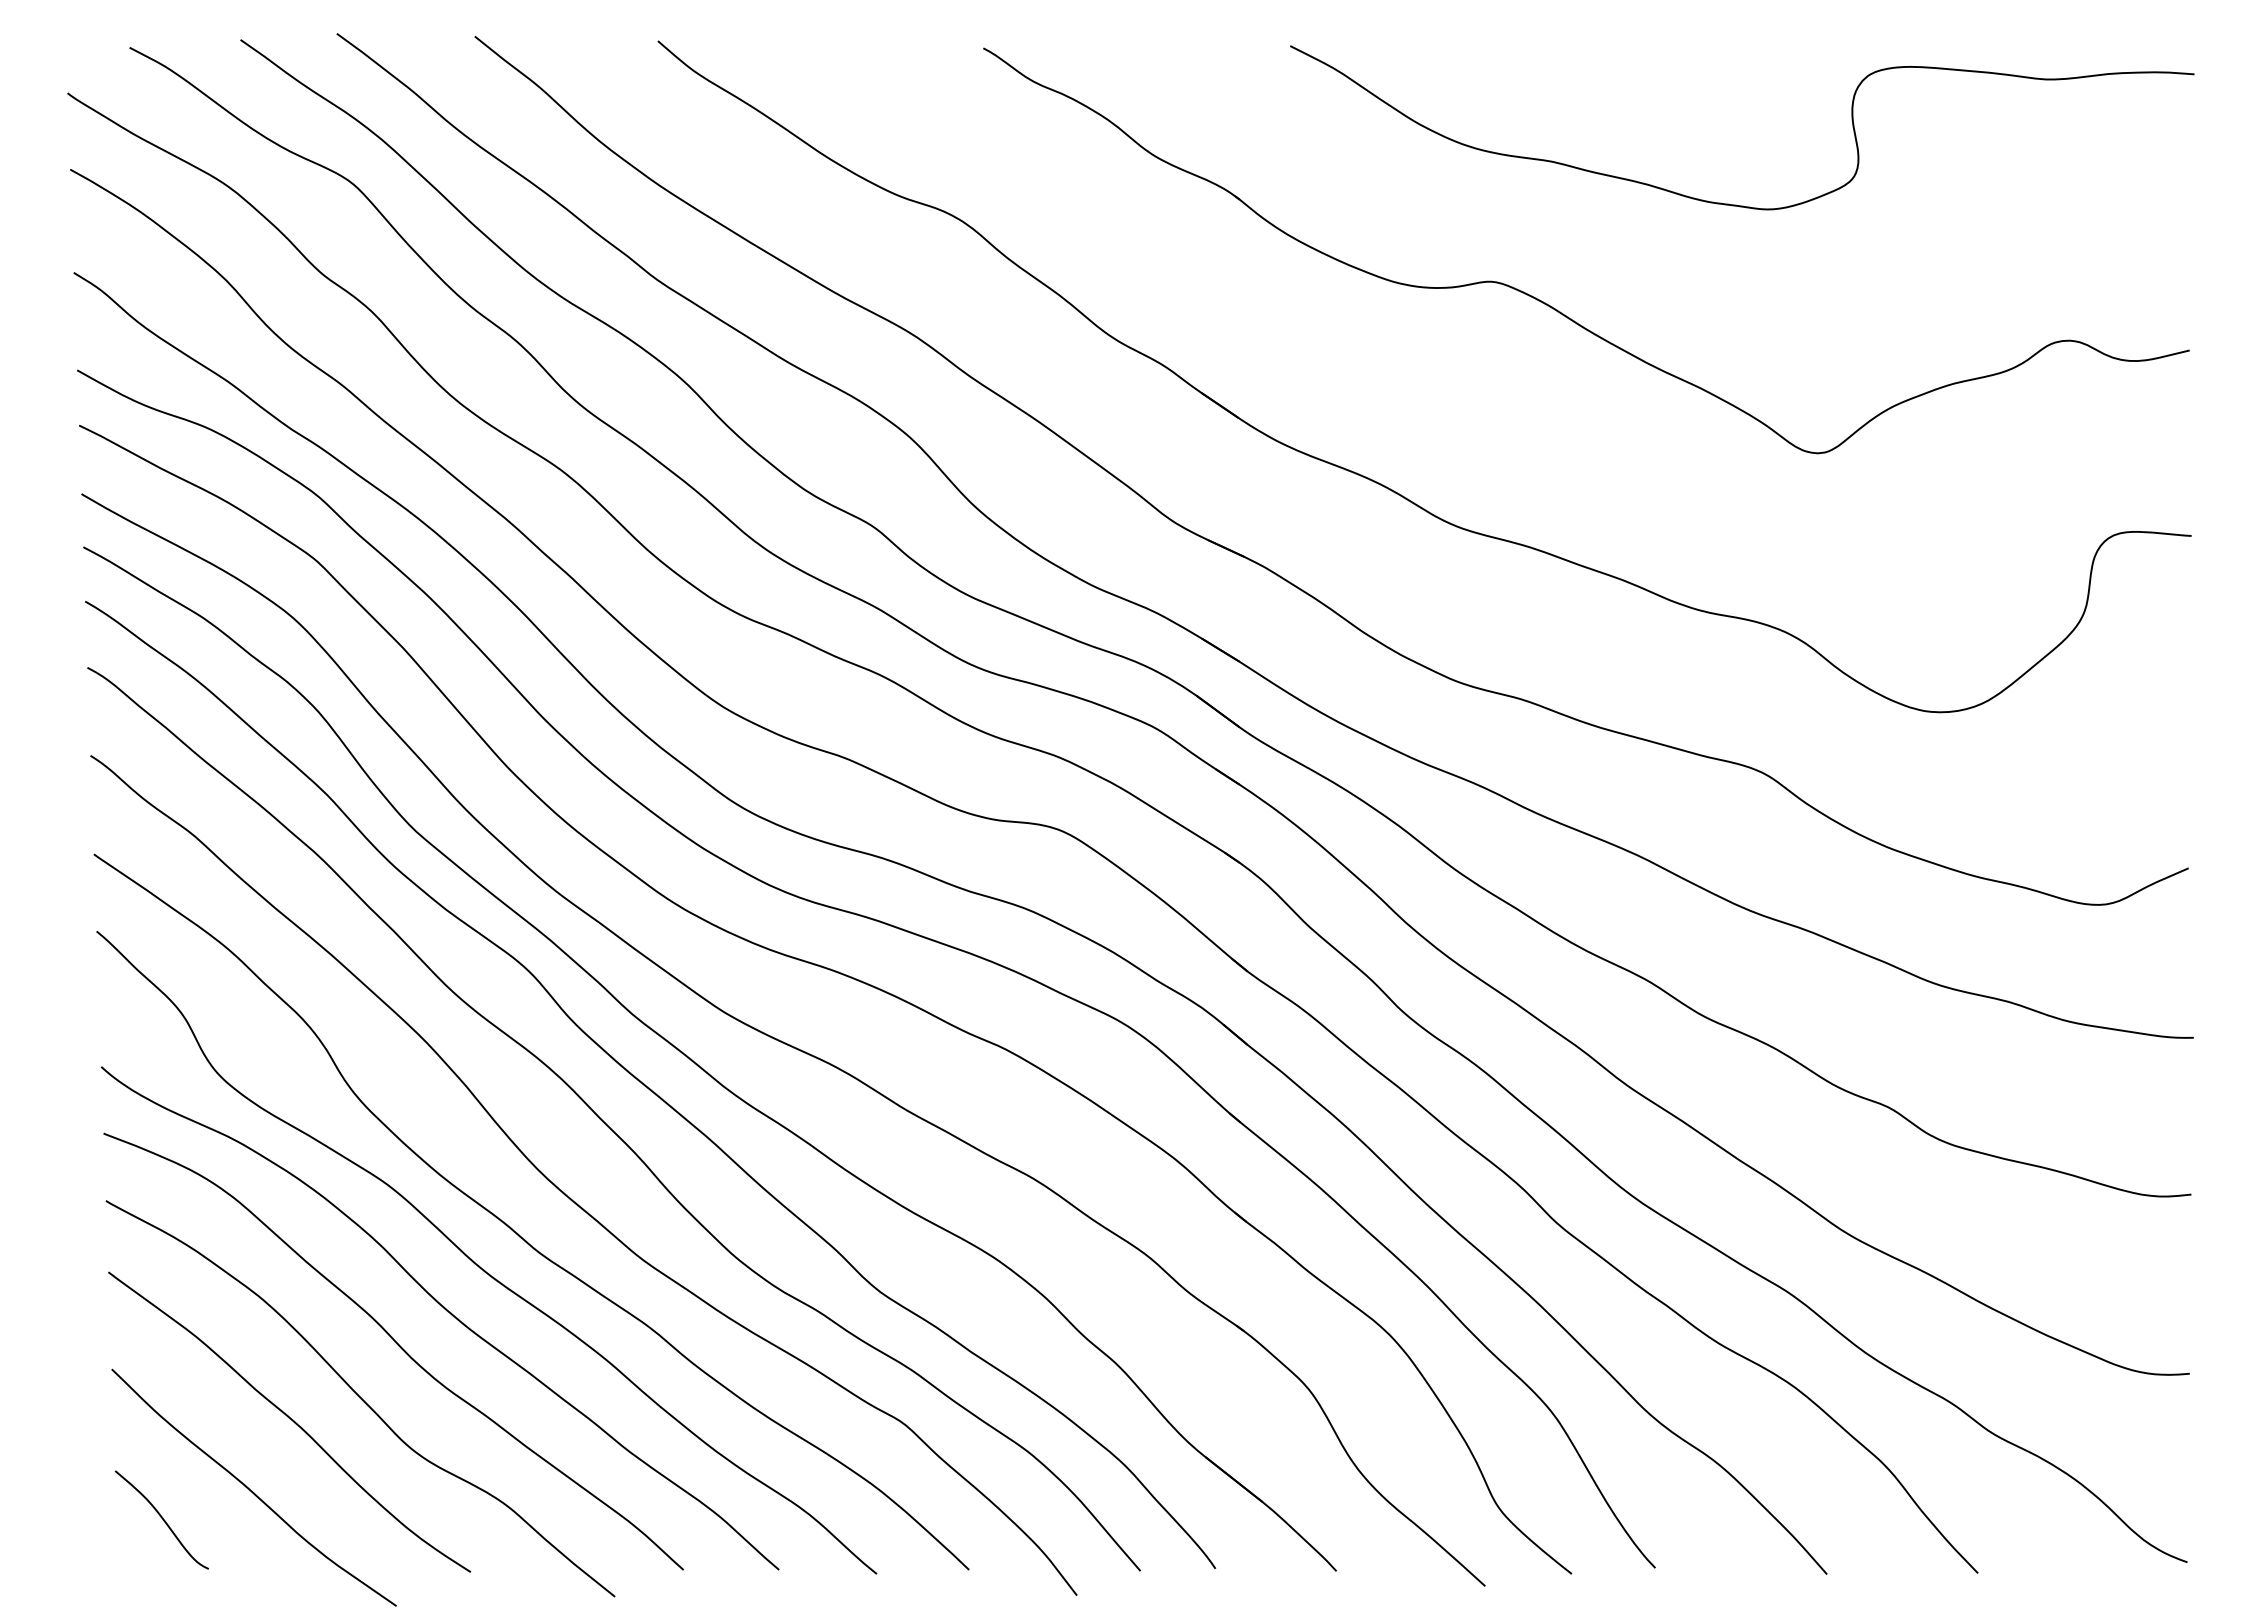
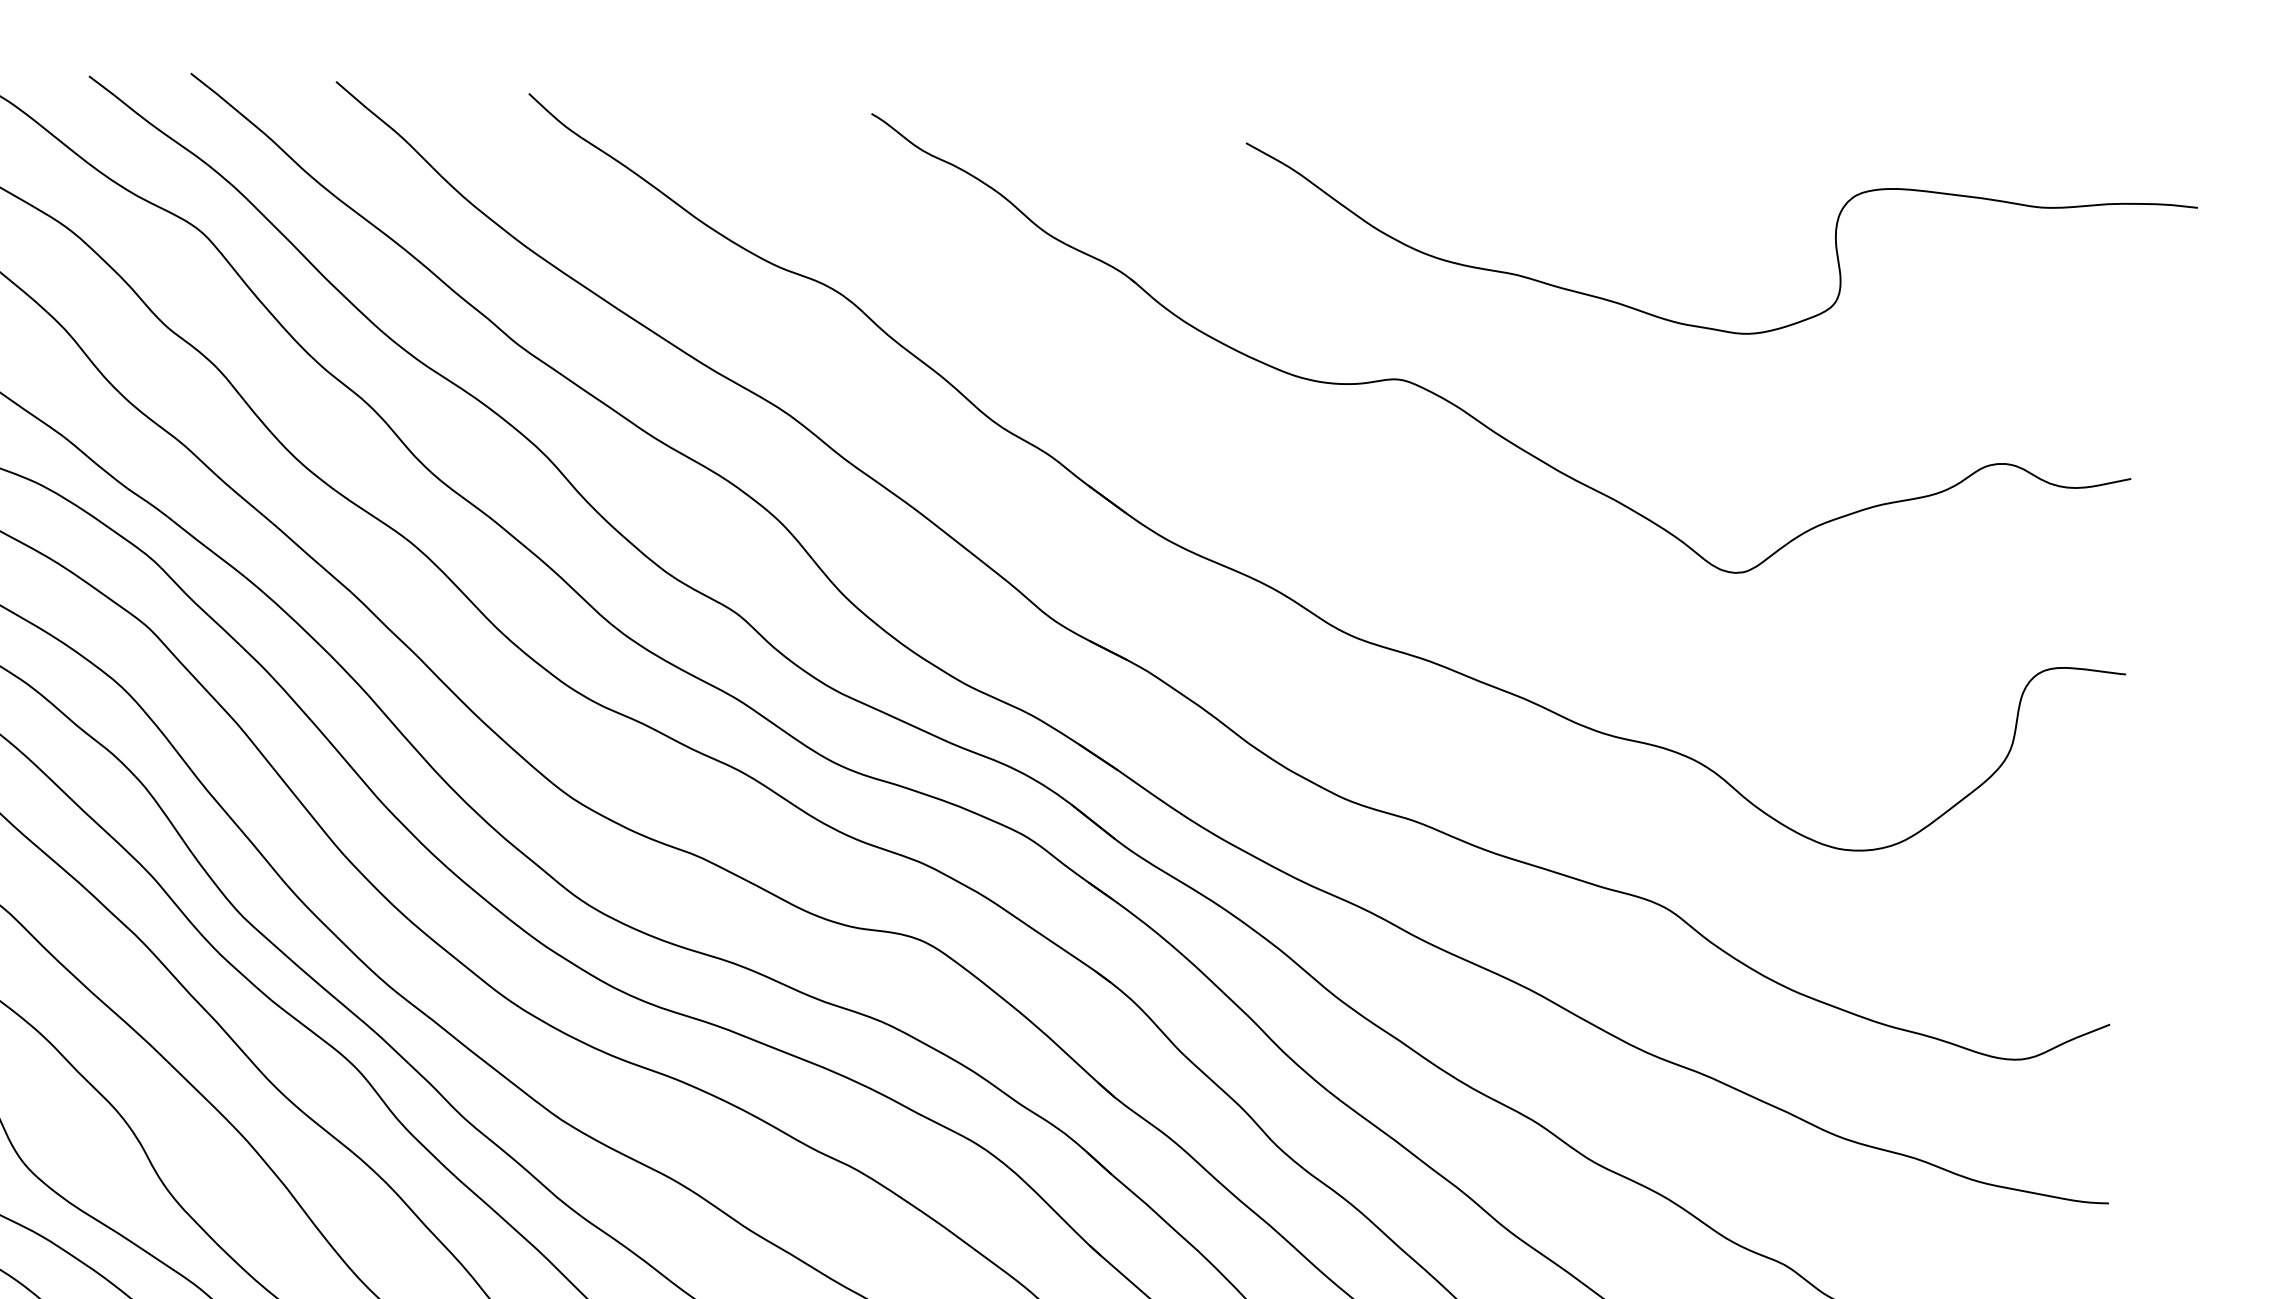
curve: (1736, 204) -> (1710, 327), moved

